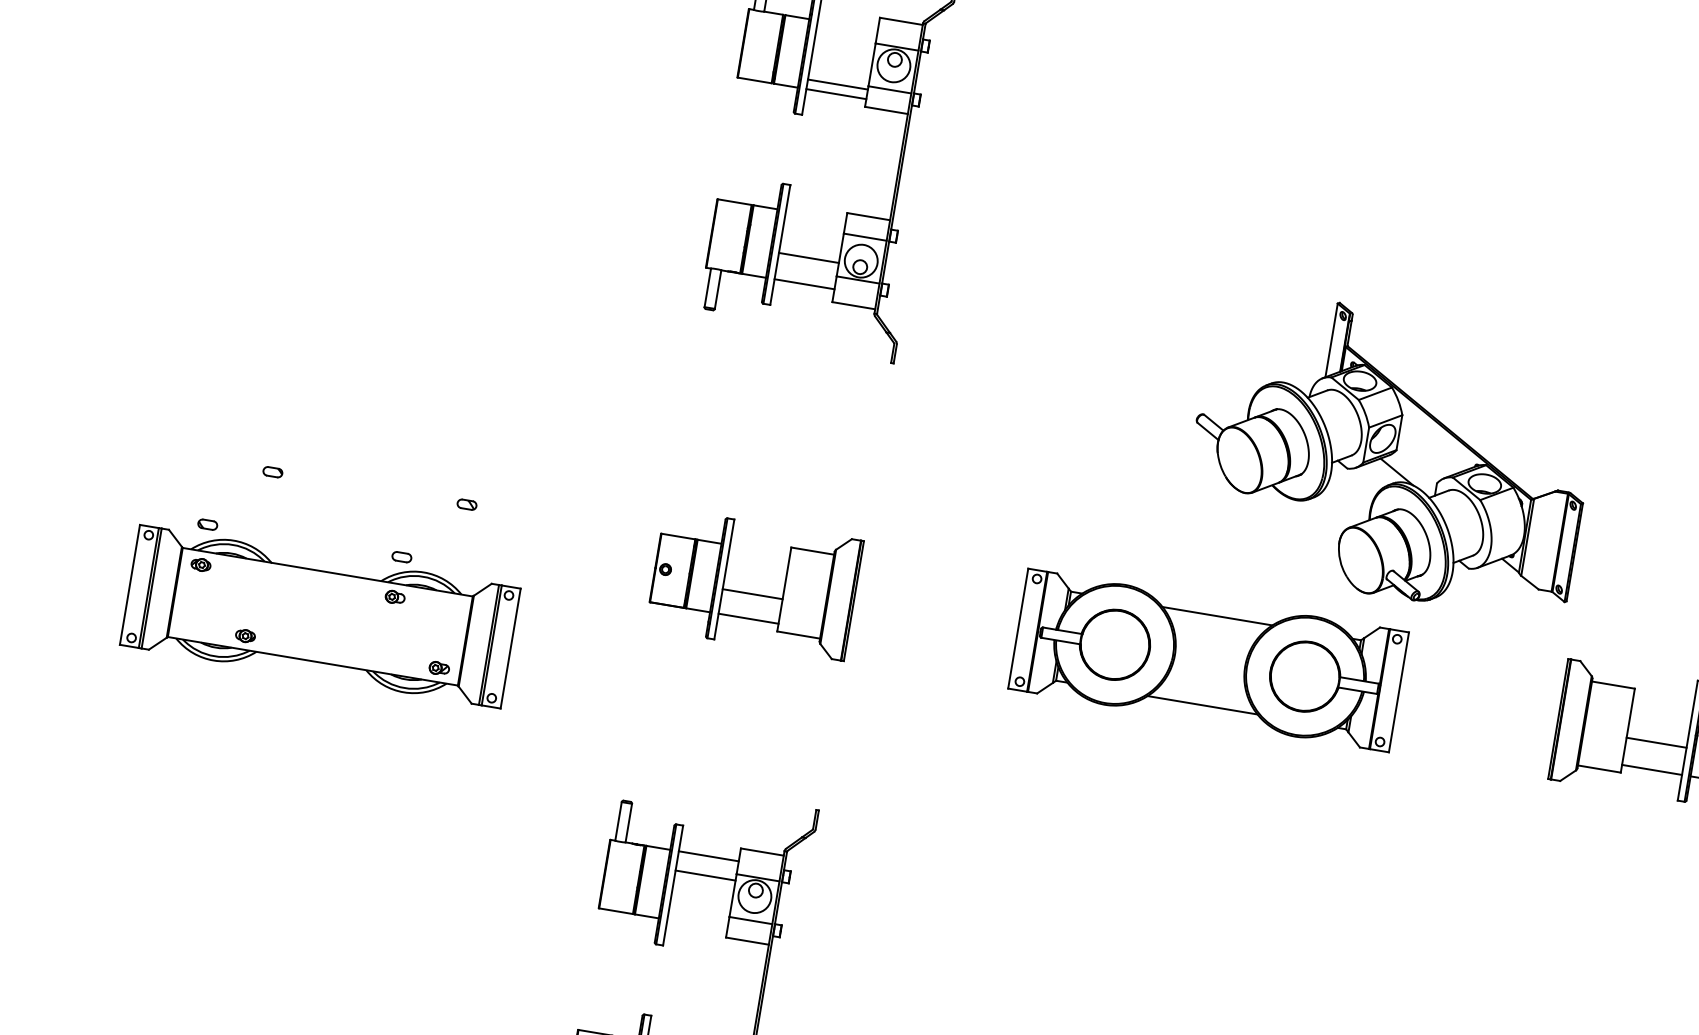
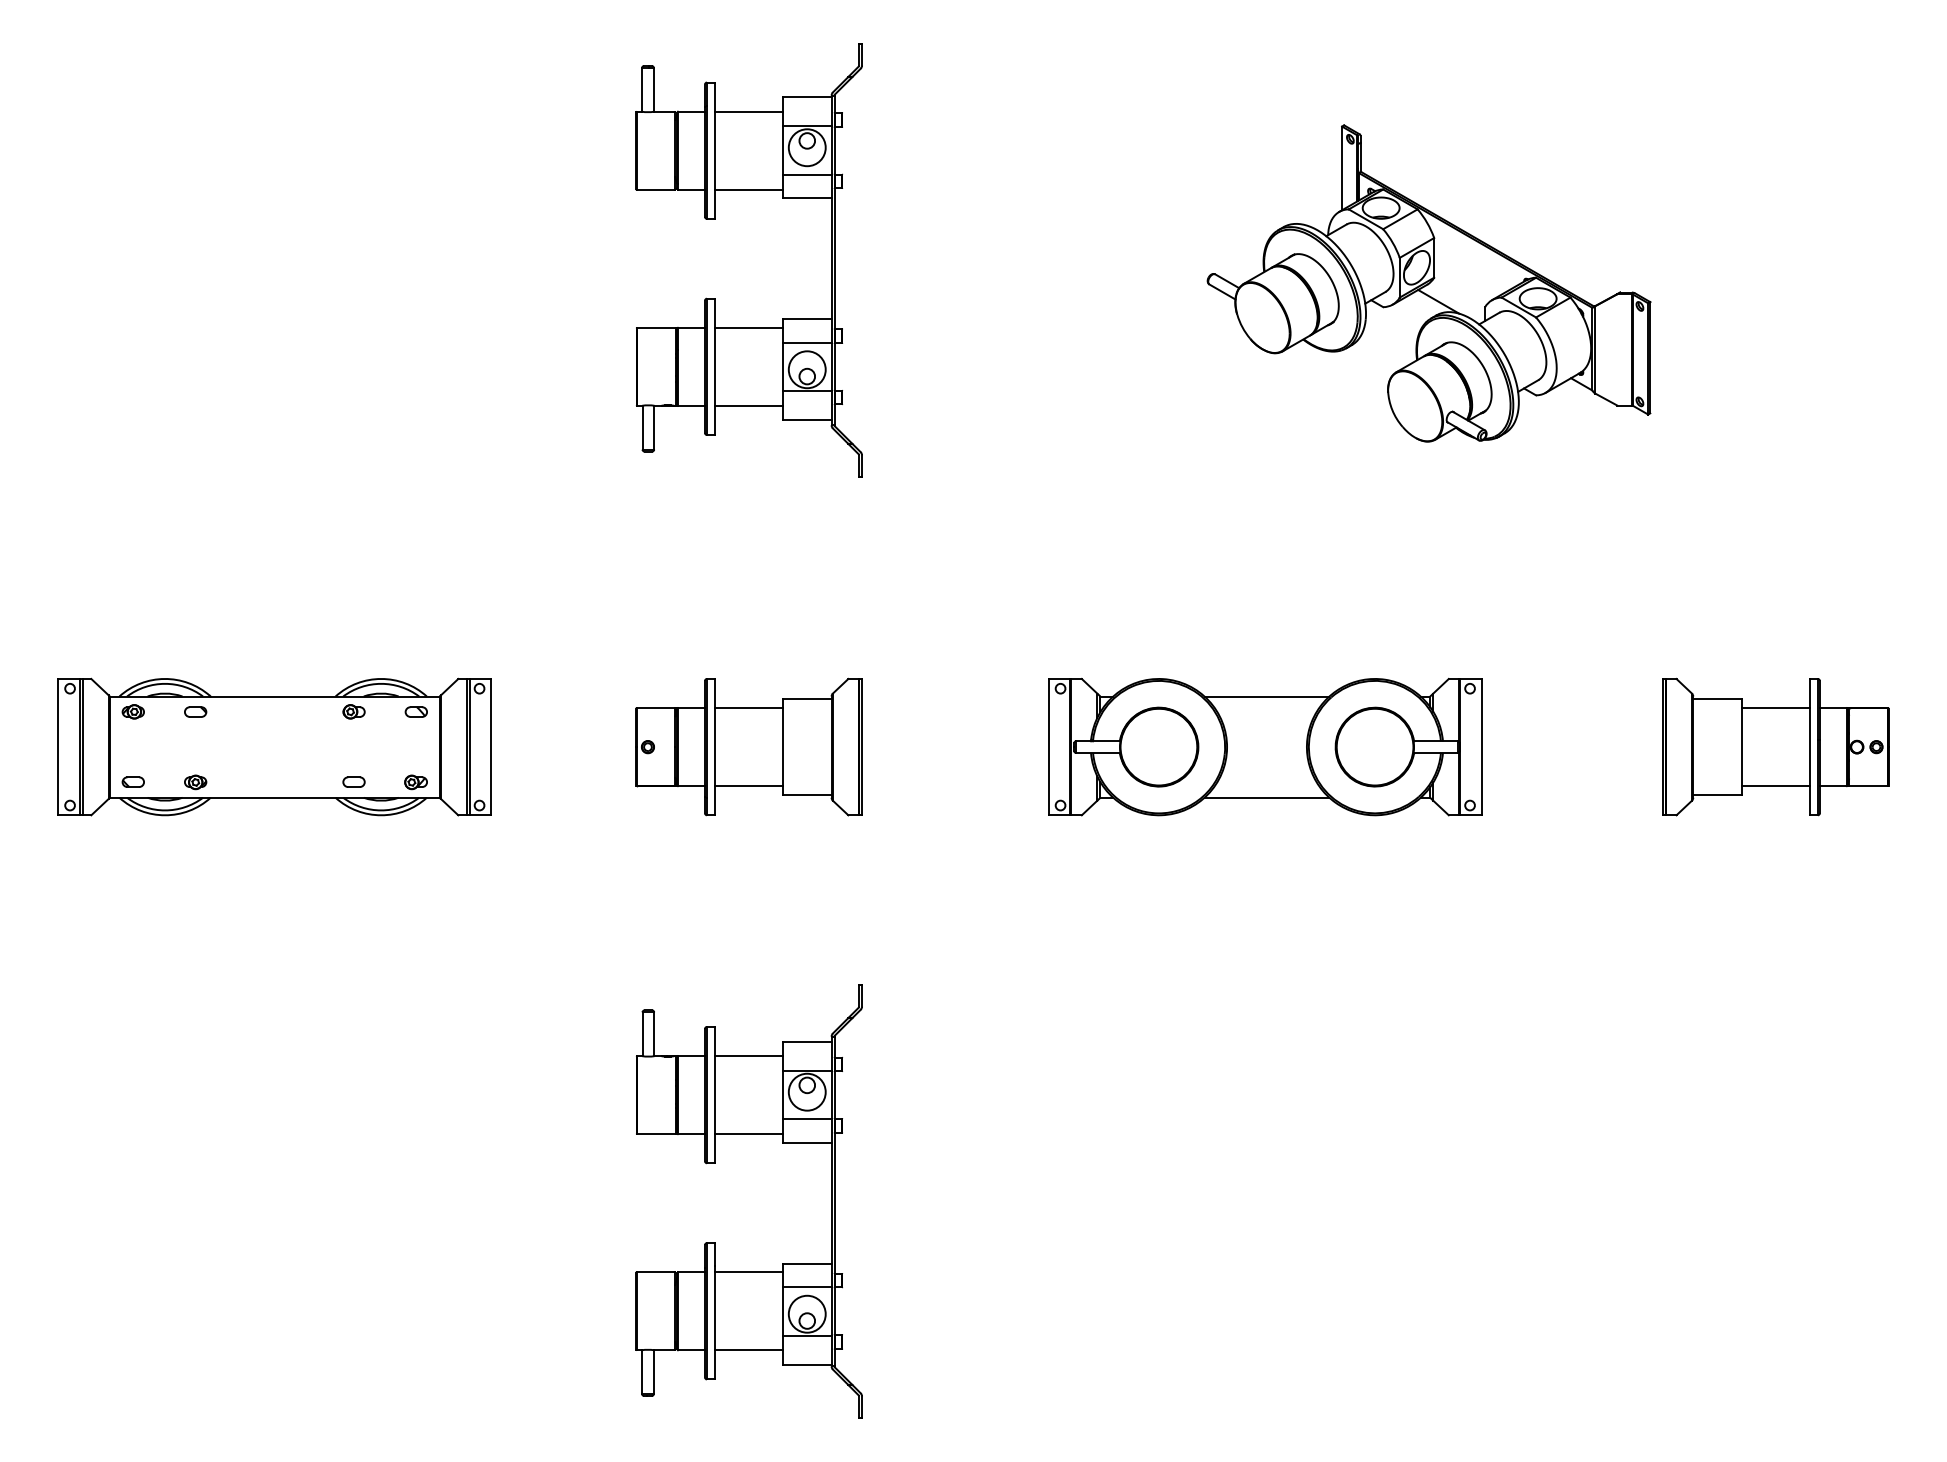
line: (837, 84) -> (748, 111), moved
line: (808, 257) -> (748, 327), moved
part: (1390, 454) -> (1428, 283), moved
line: (752, 594) -> (748, 708), moved
part: (320, 616) -> (274, 746), moved
line: (1656, 742) -> (1775, 708), moved
line: (705, 875) -> (748, 1134), moved

